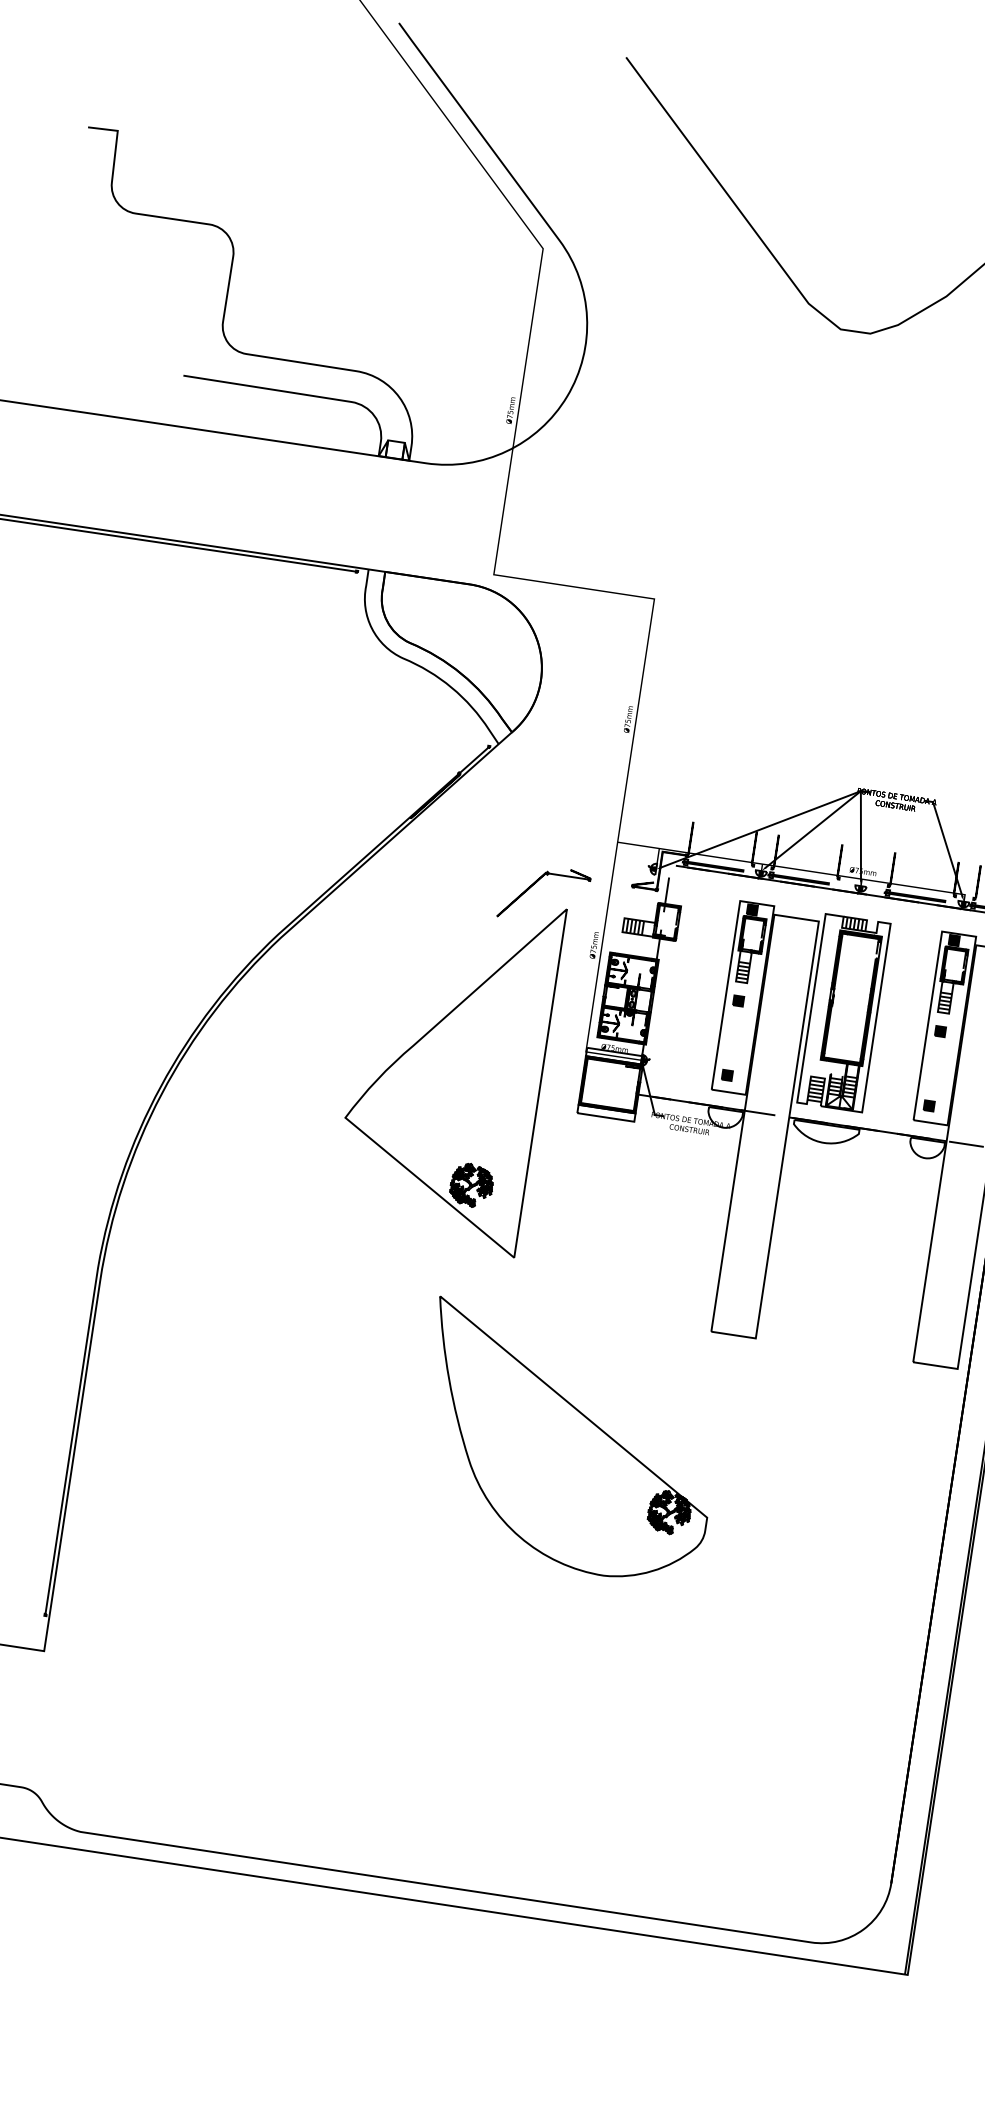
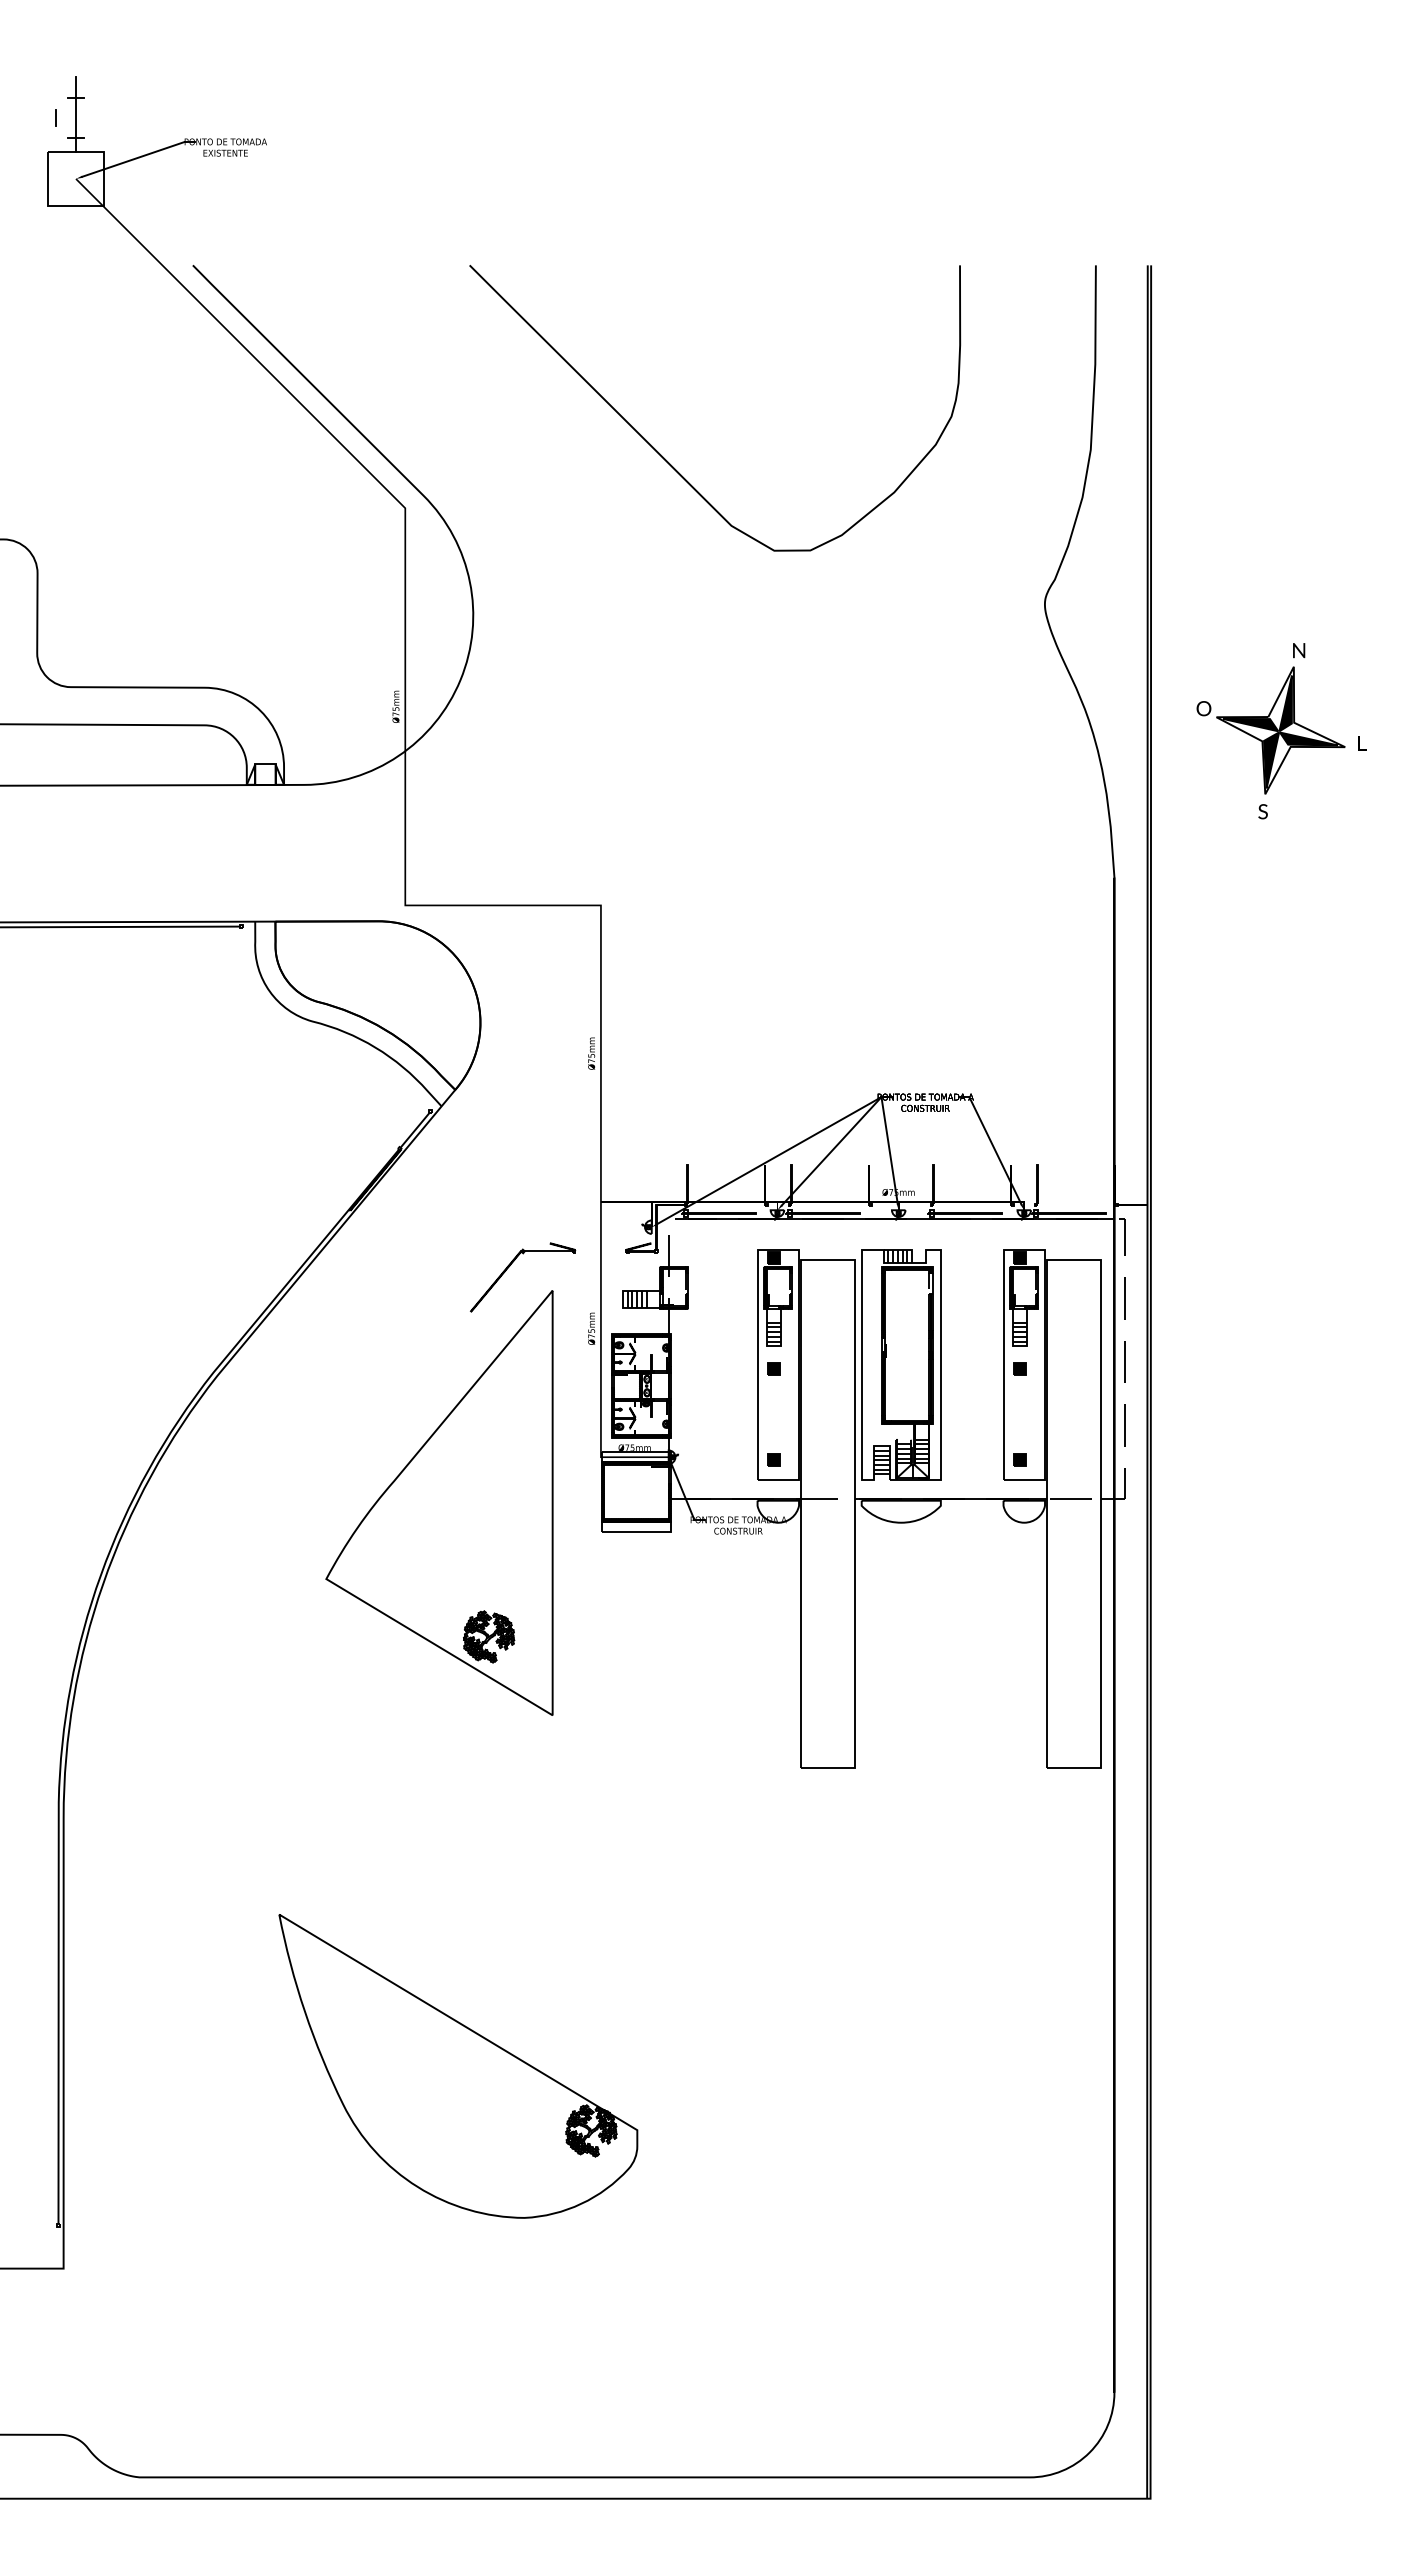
part: (568, 1443) -> (458, 2066), moved

